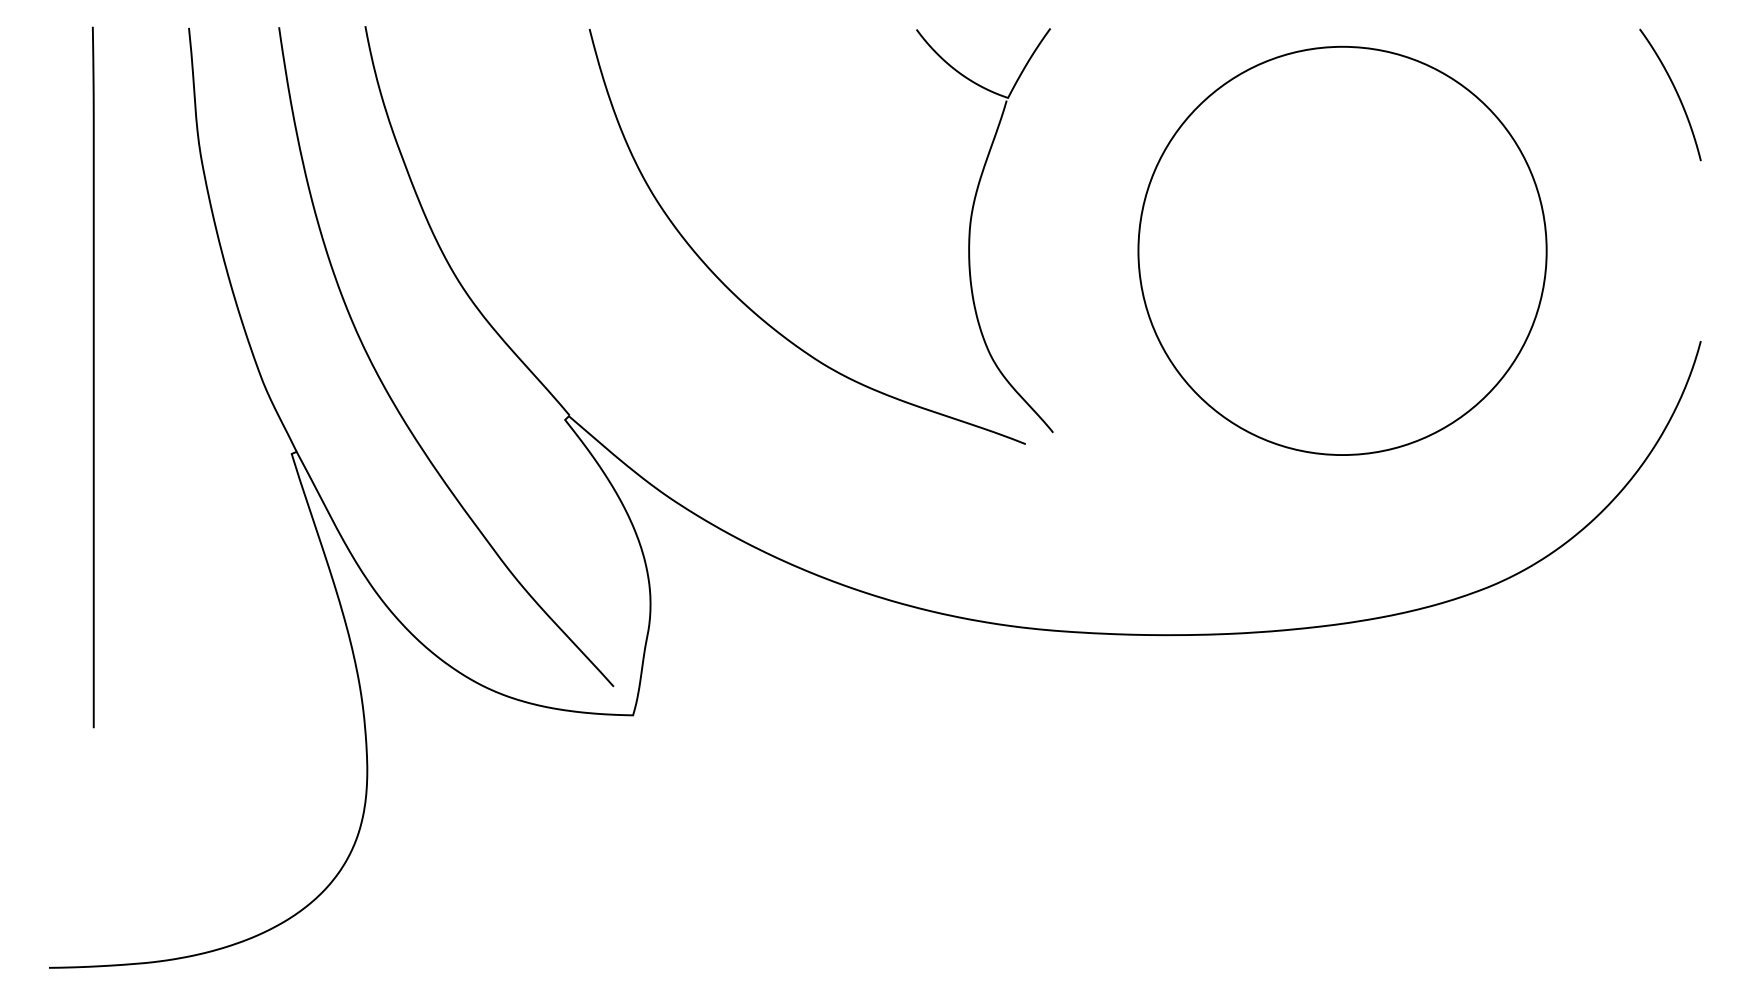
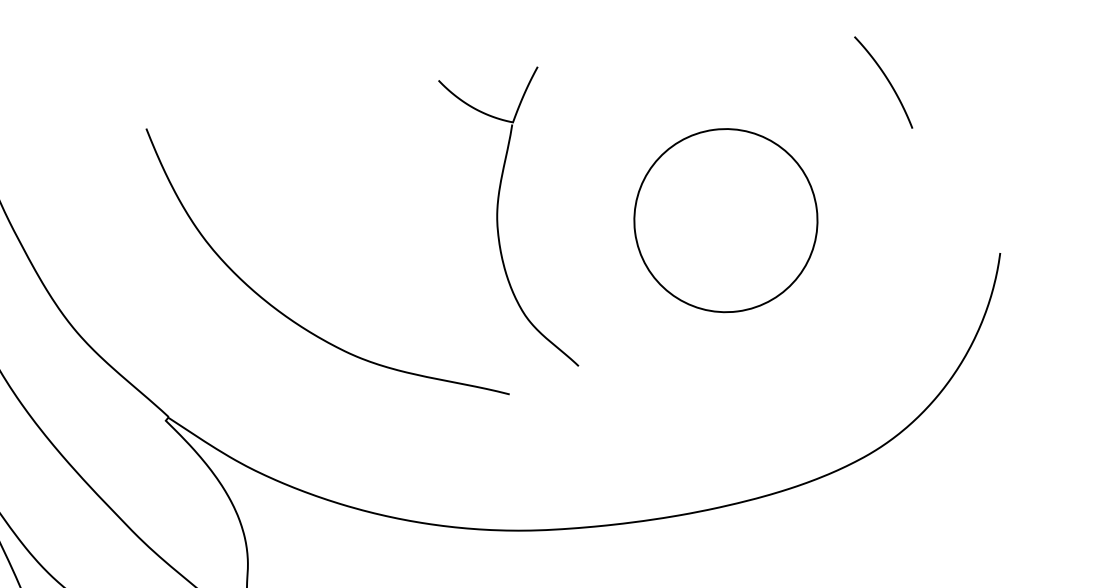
curve: (1675, 91) -> (886, 79), moved
part: (971, 225) -> (498, 220), moved
circle: (1342, 250) -> (725, 220), size x0.6

